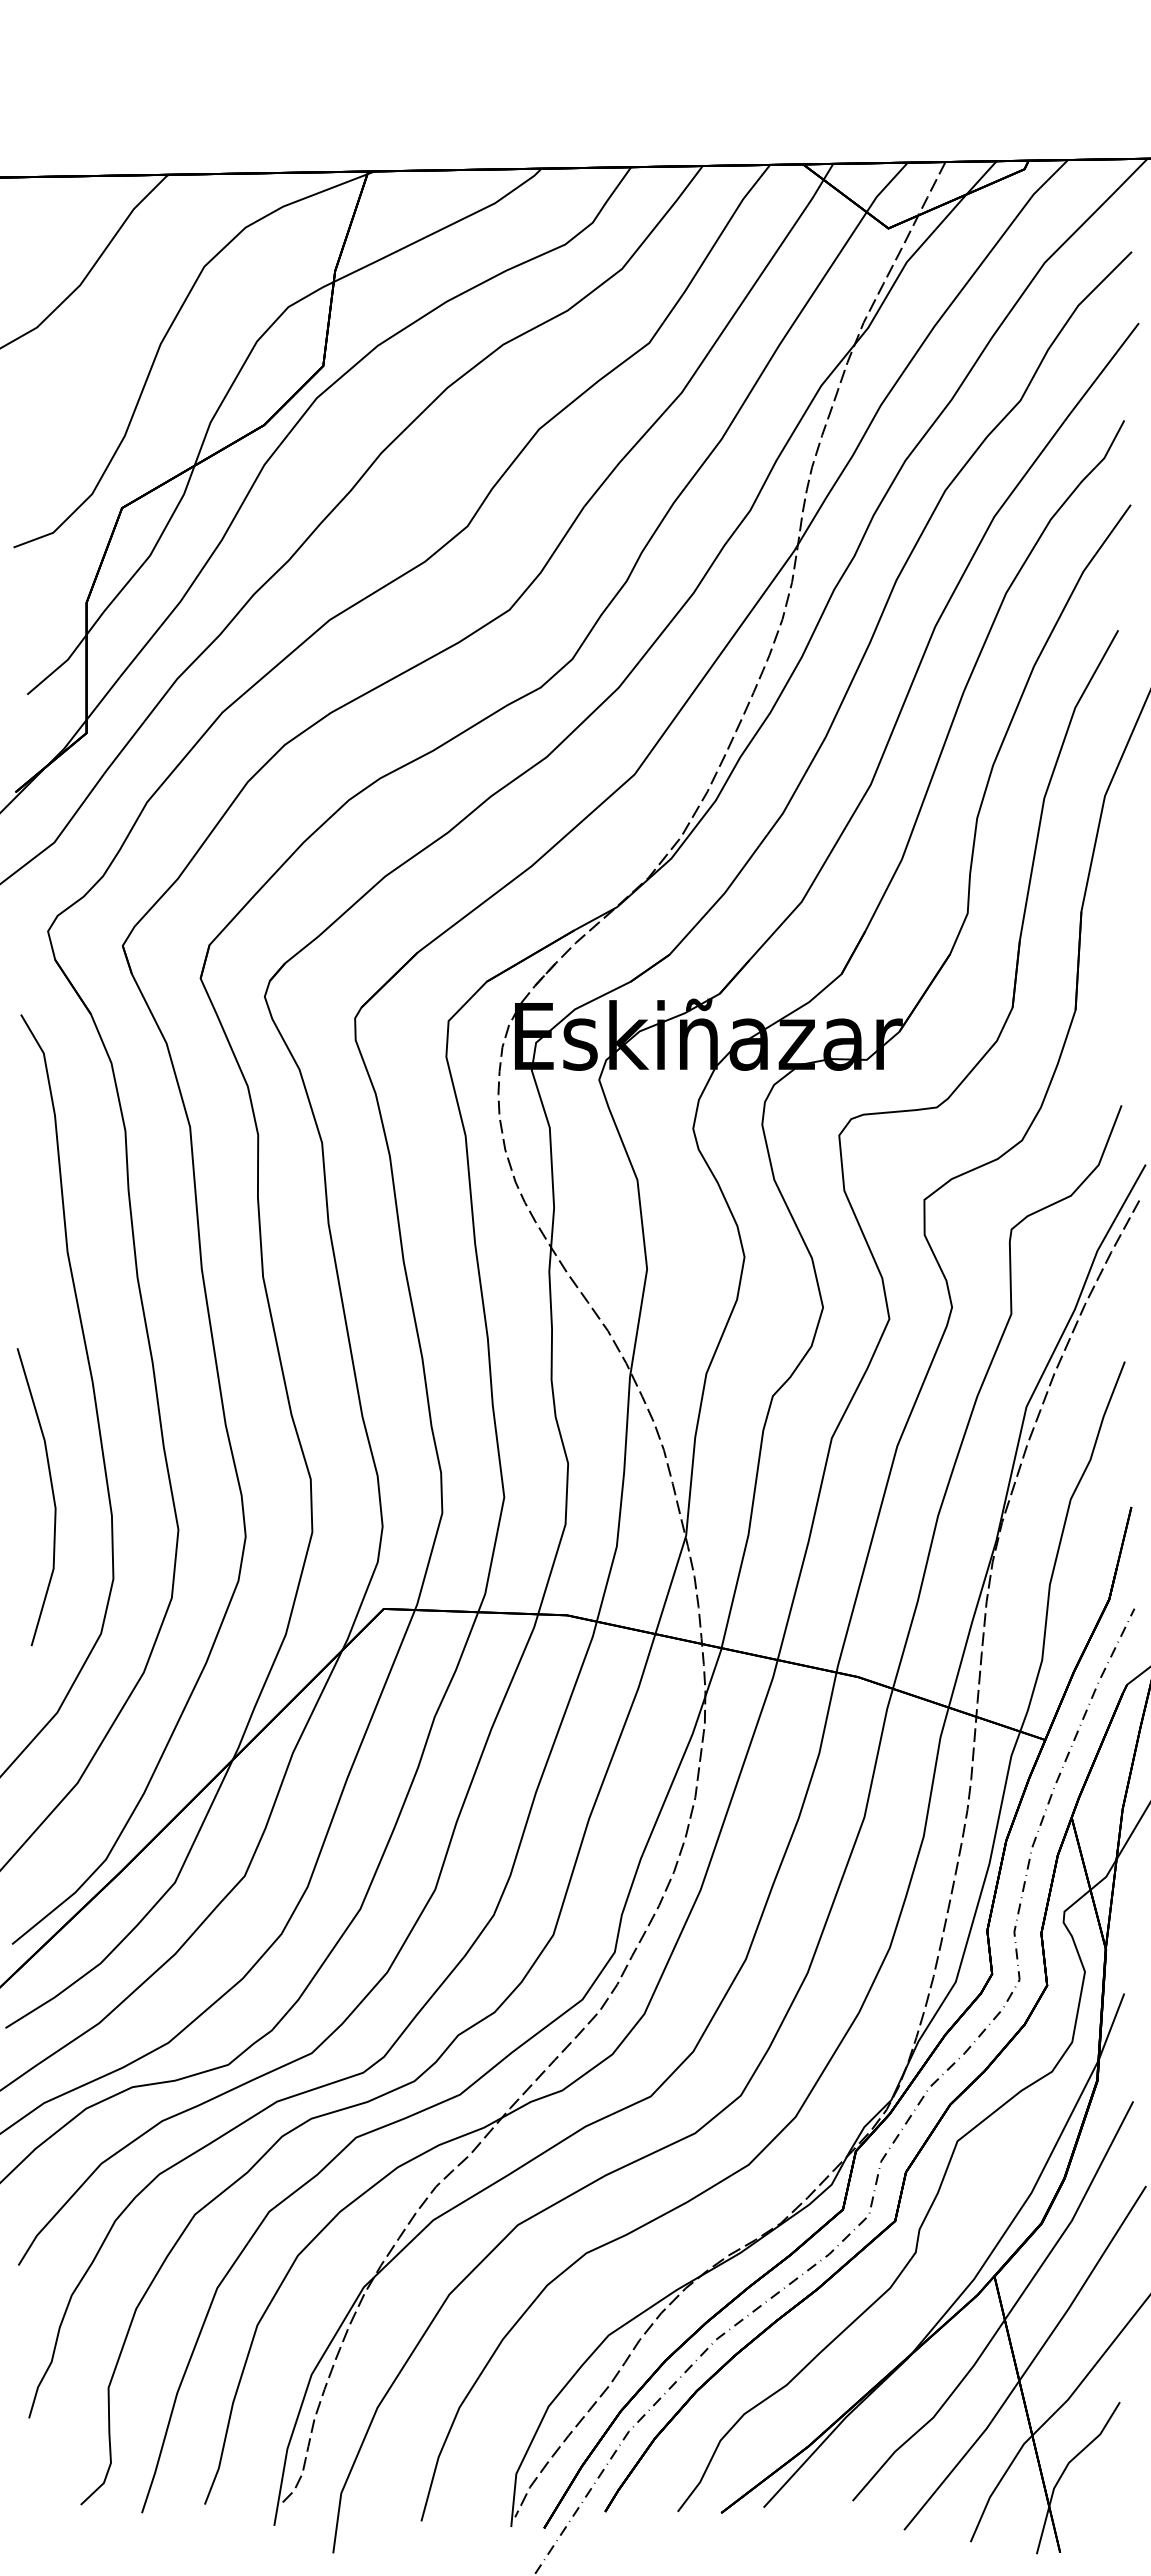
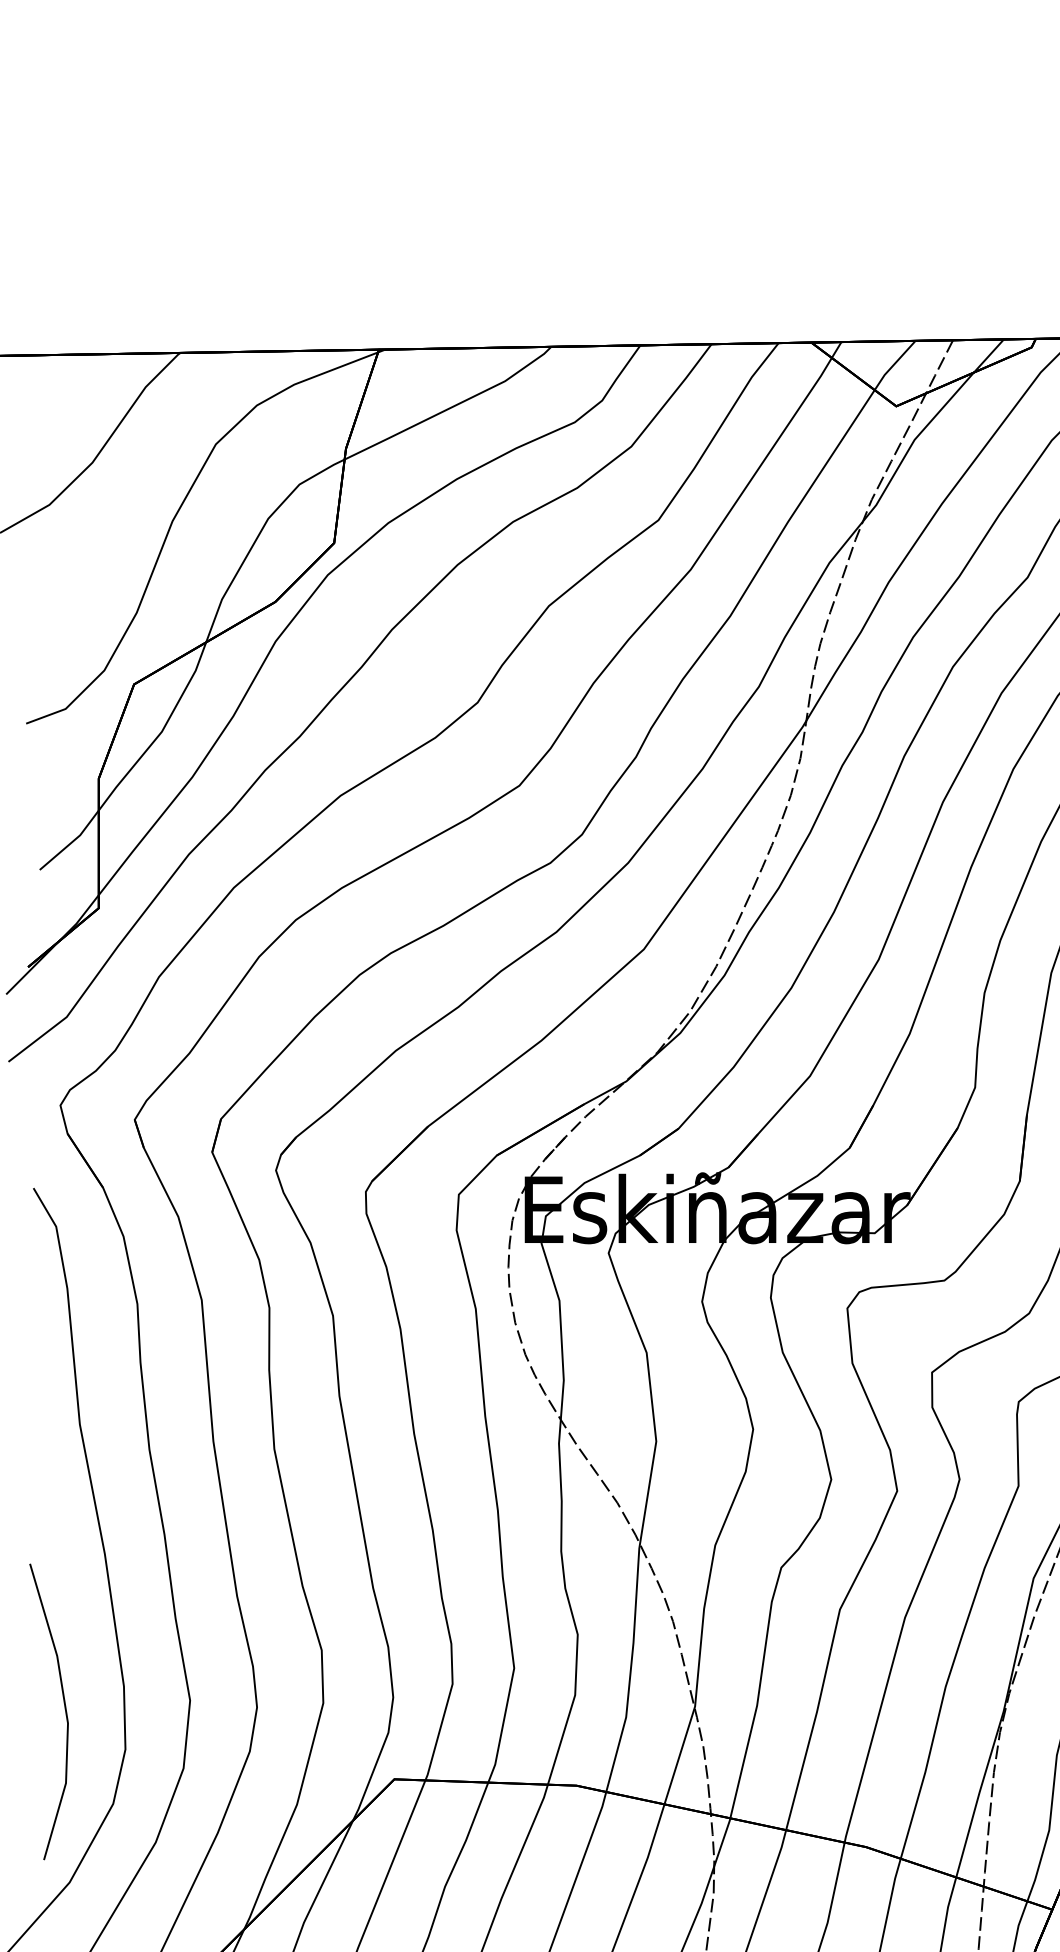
line: (52, 1496) -> (64, 1711), moved

